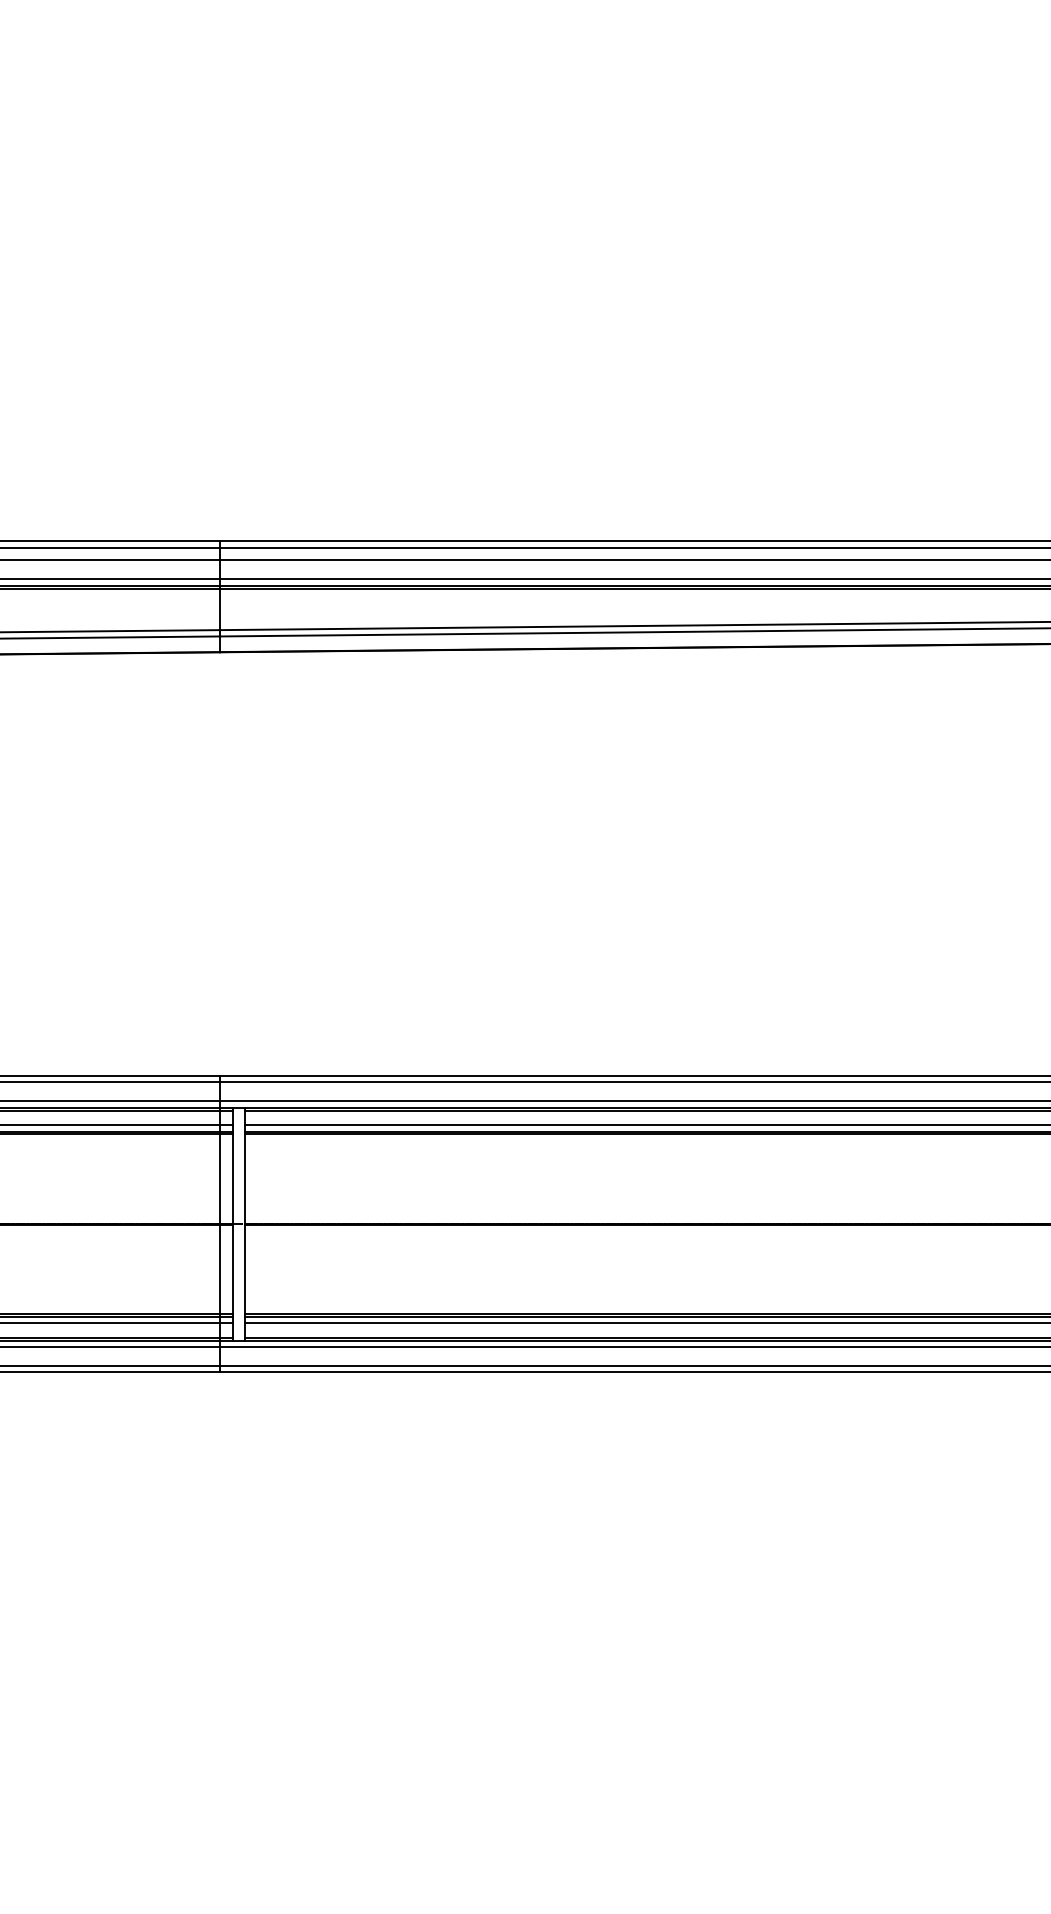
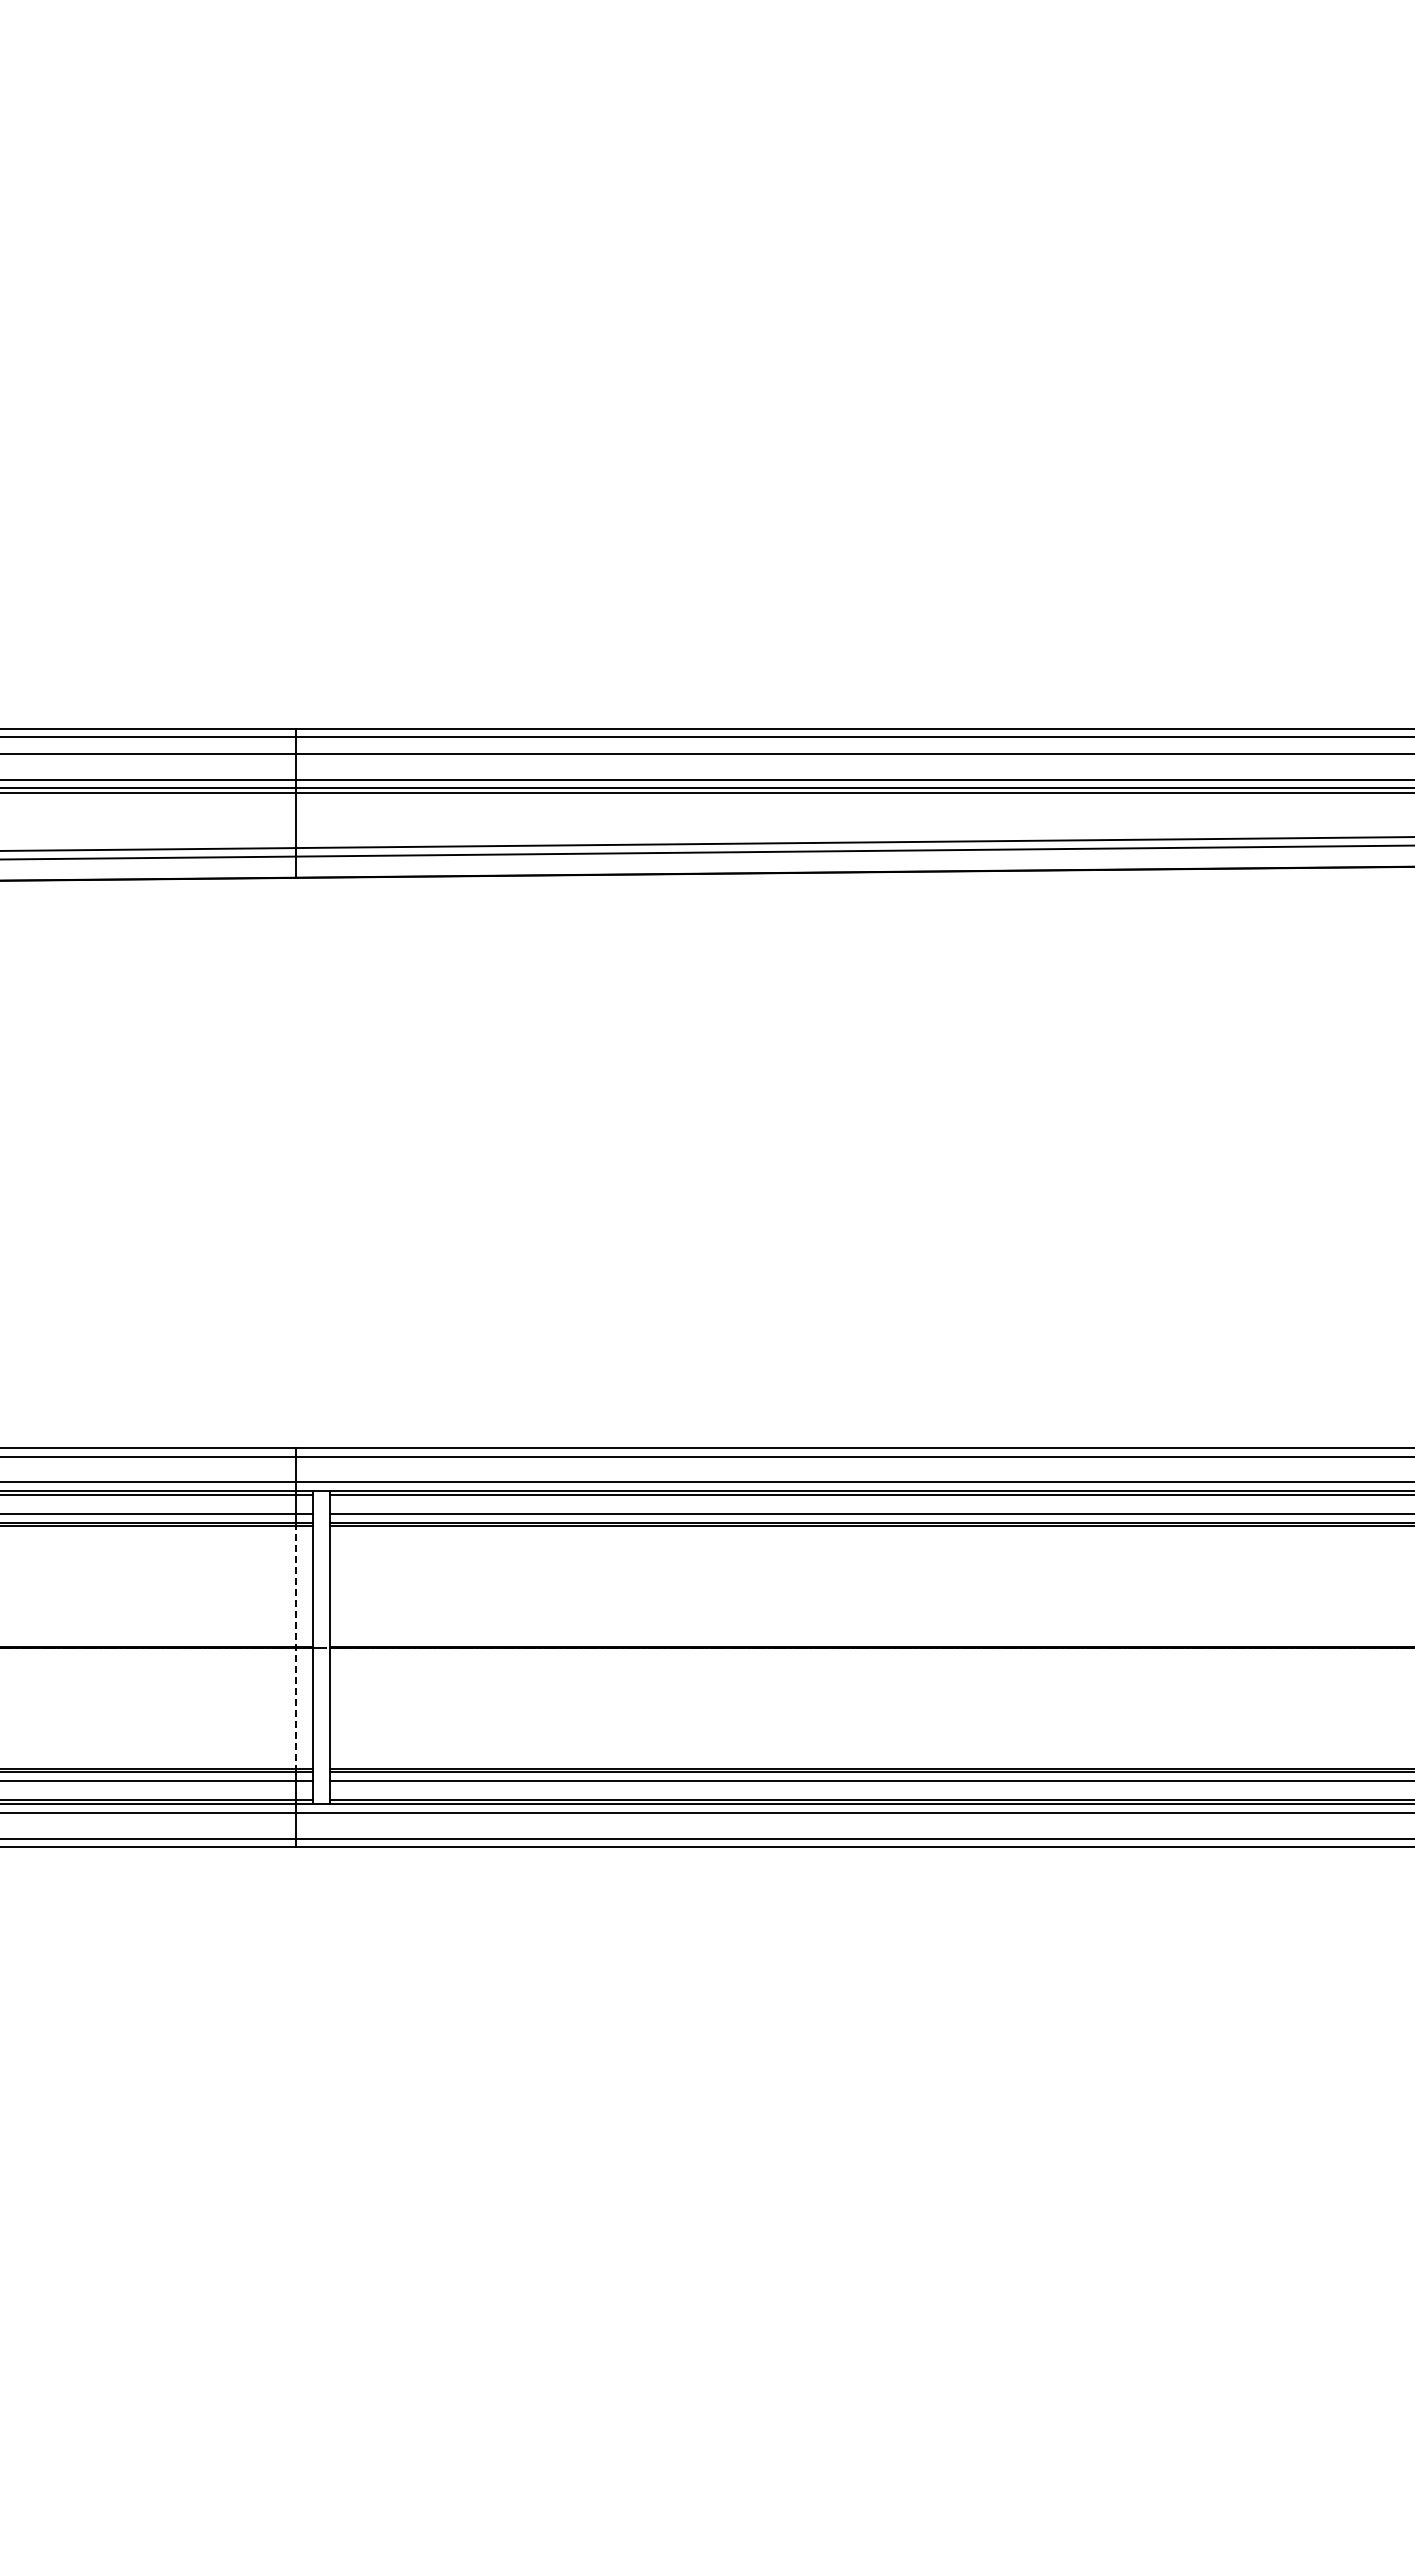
line: (220, 1224) -> (296, 1647), solid -> dashed

